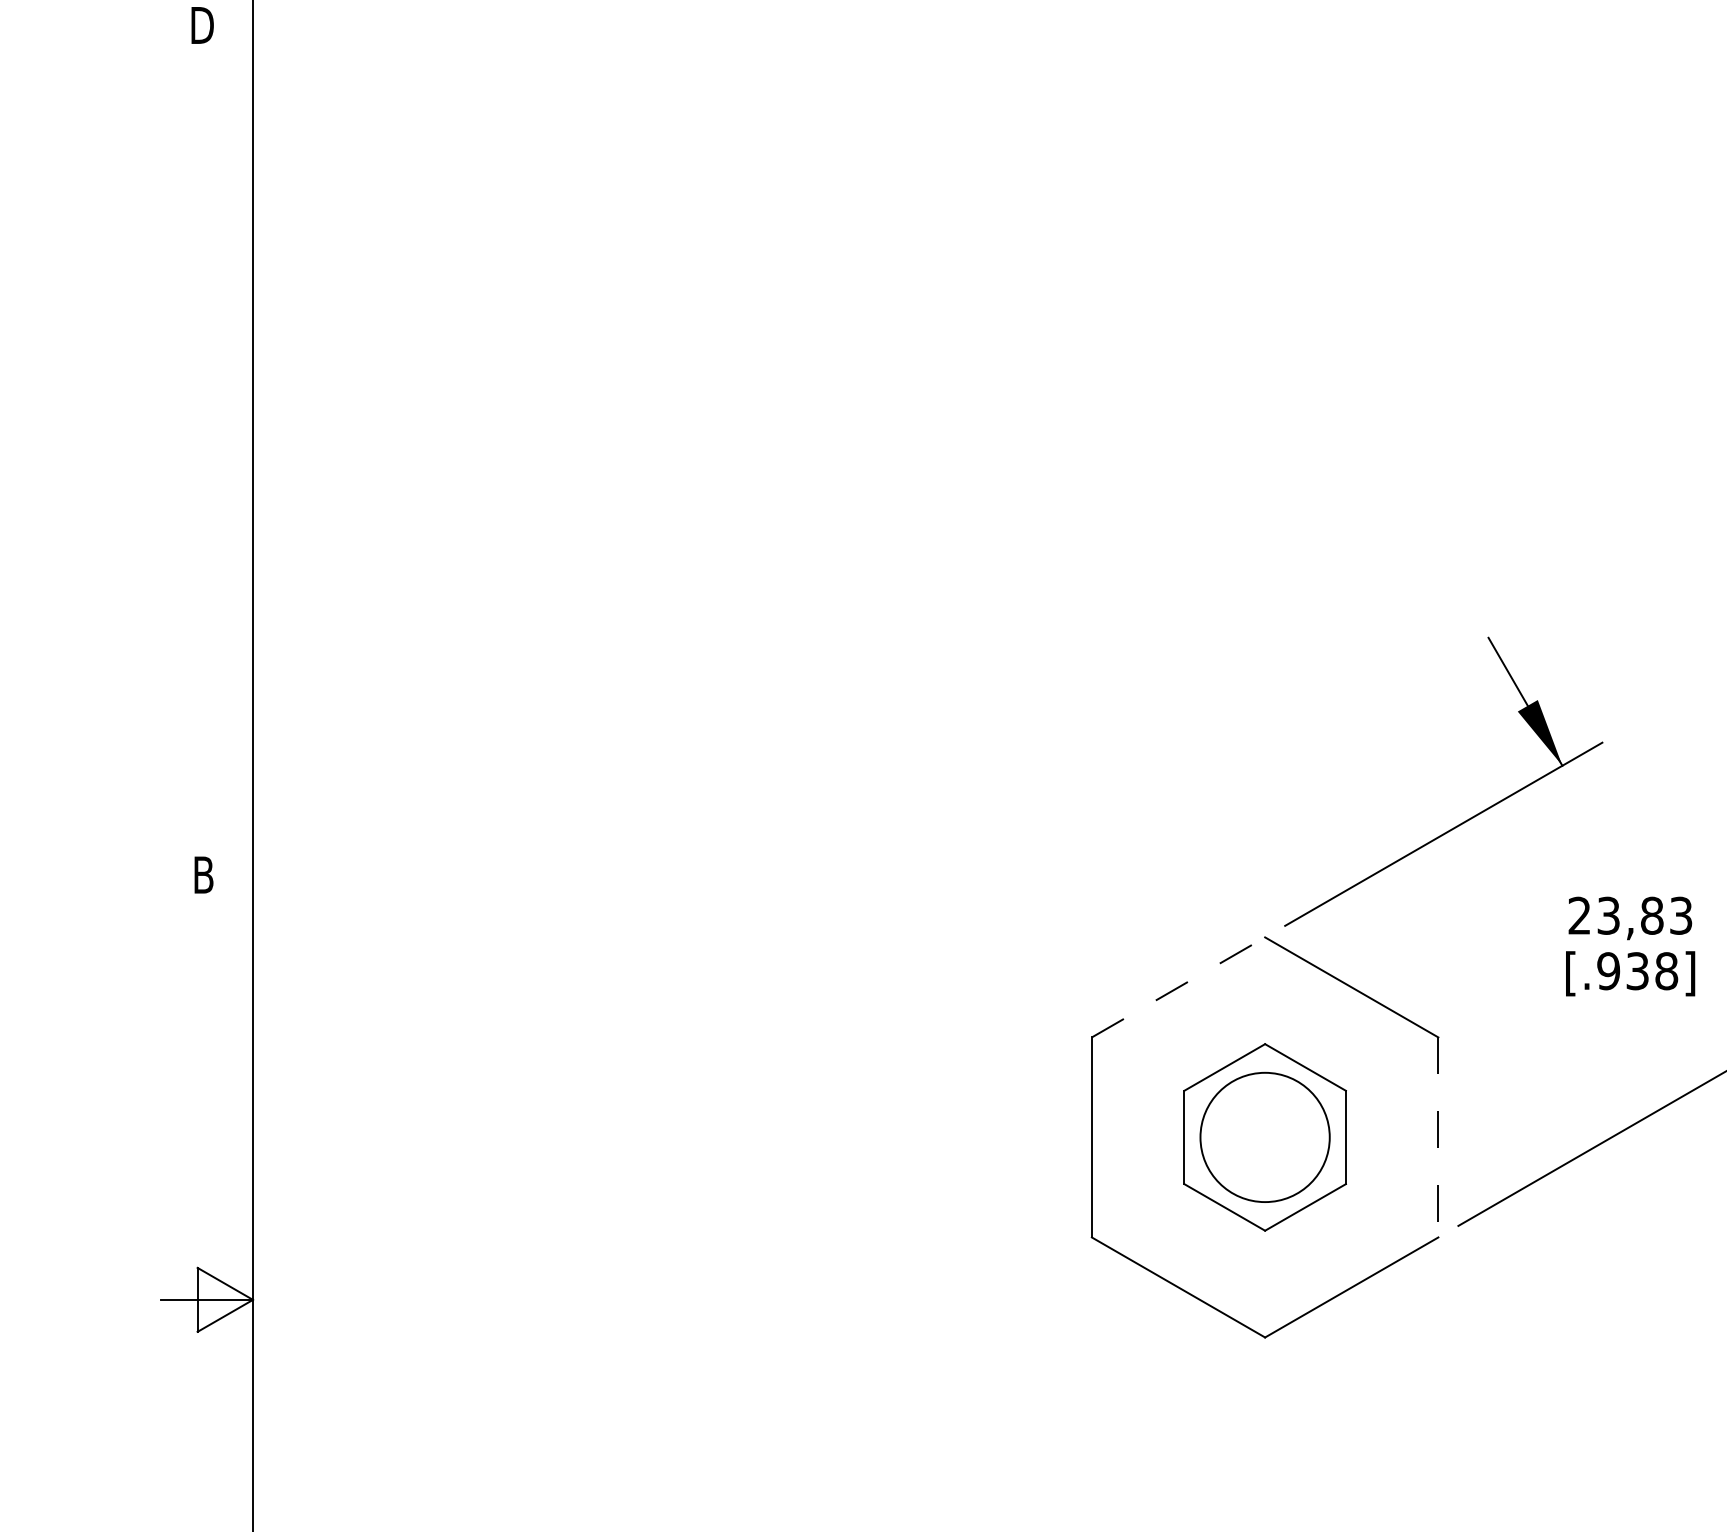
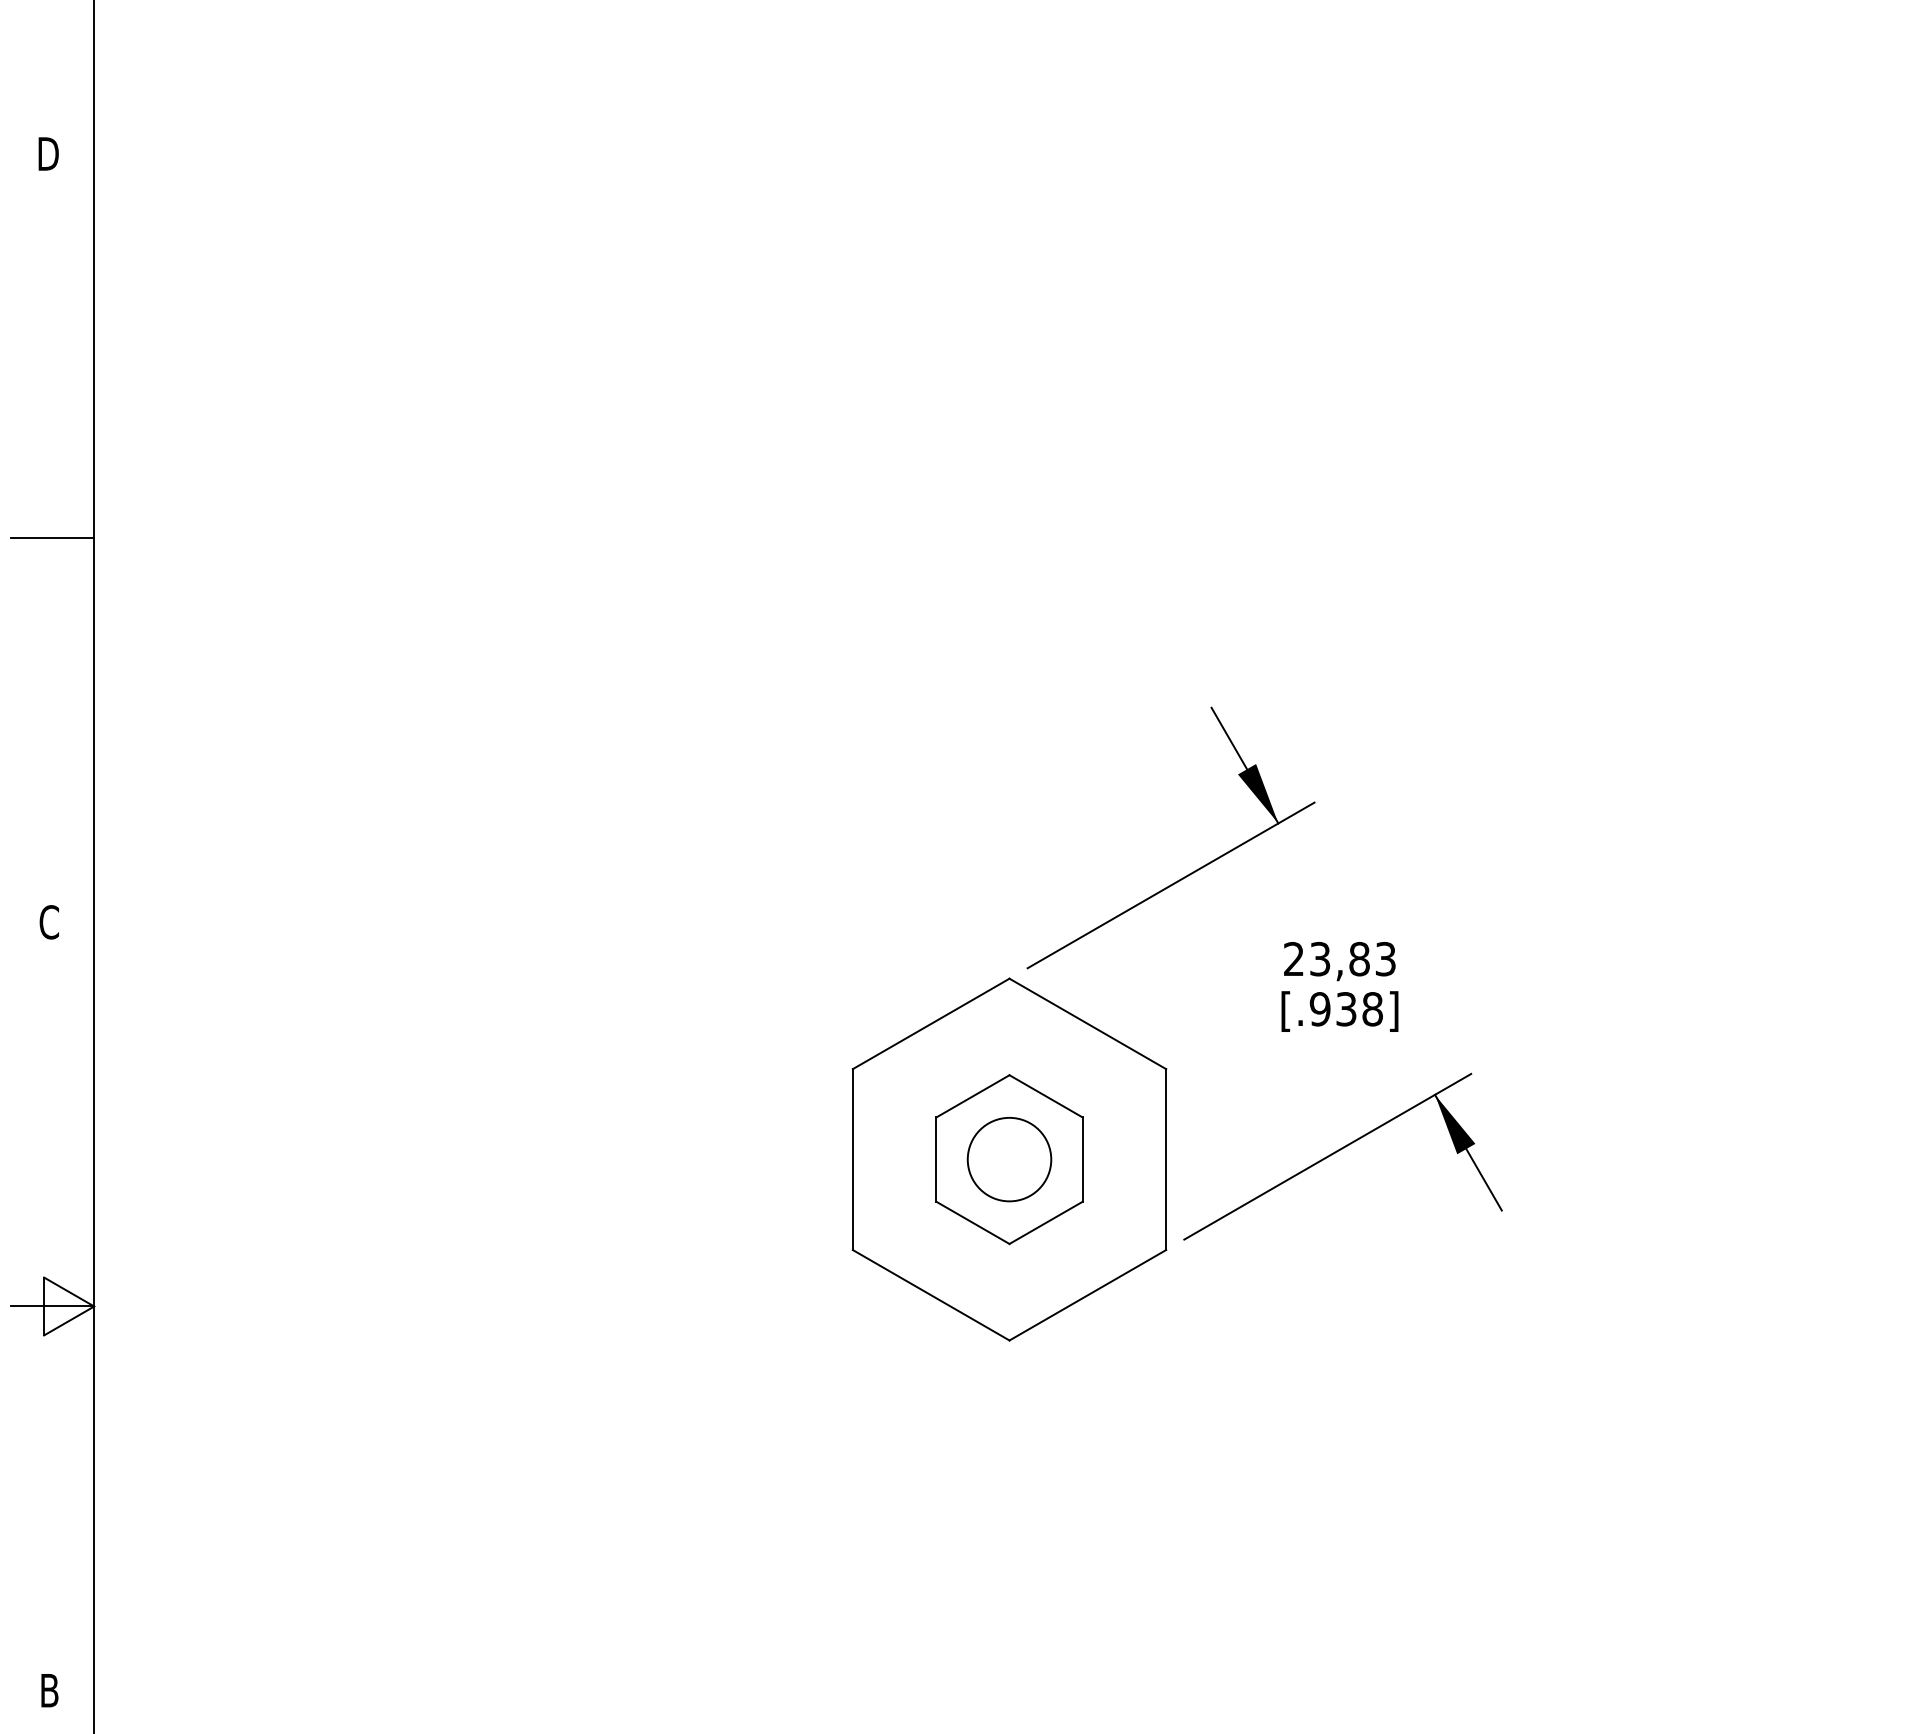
line: (206, 450) -> (52, 538), added
text: (202, 875) -> (48, 922), B -> C
line: (1178, 986) -> (931, 1023), dashed -> solid
circle: (1265, 1137) -> (1009, 1159), size x0.71
line: (1438, 1138) -> (1166, 1160), dashed -> solid

